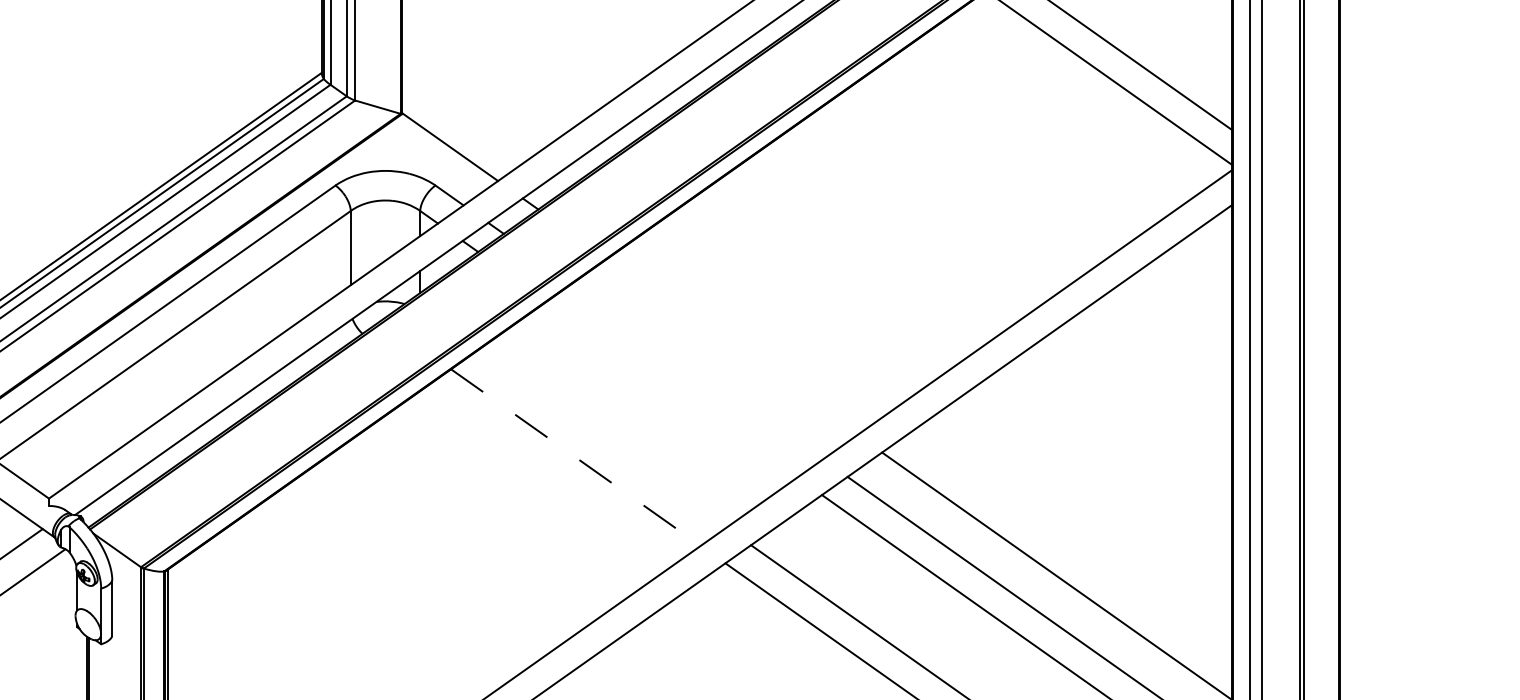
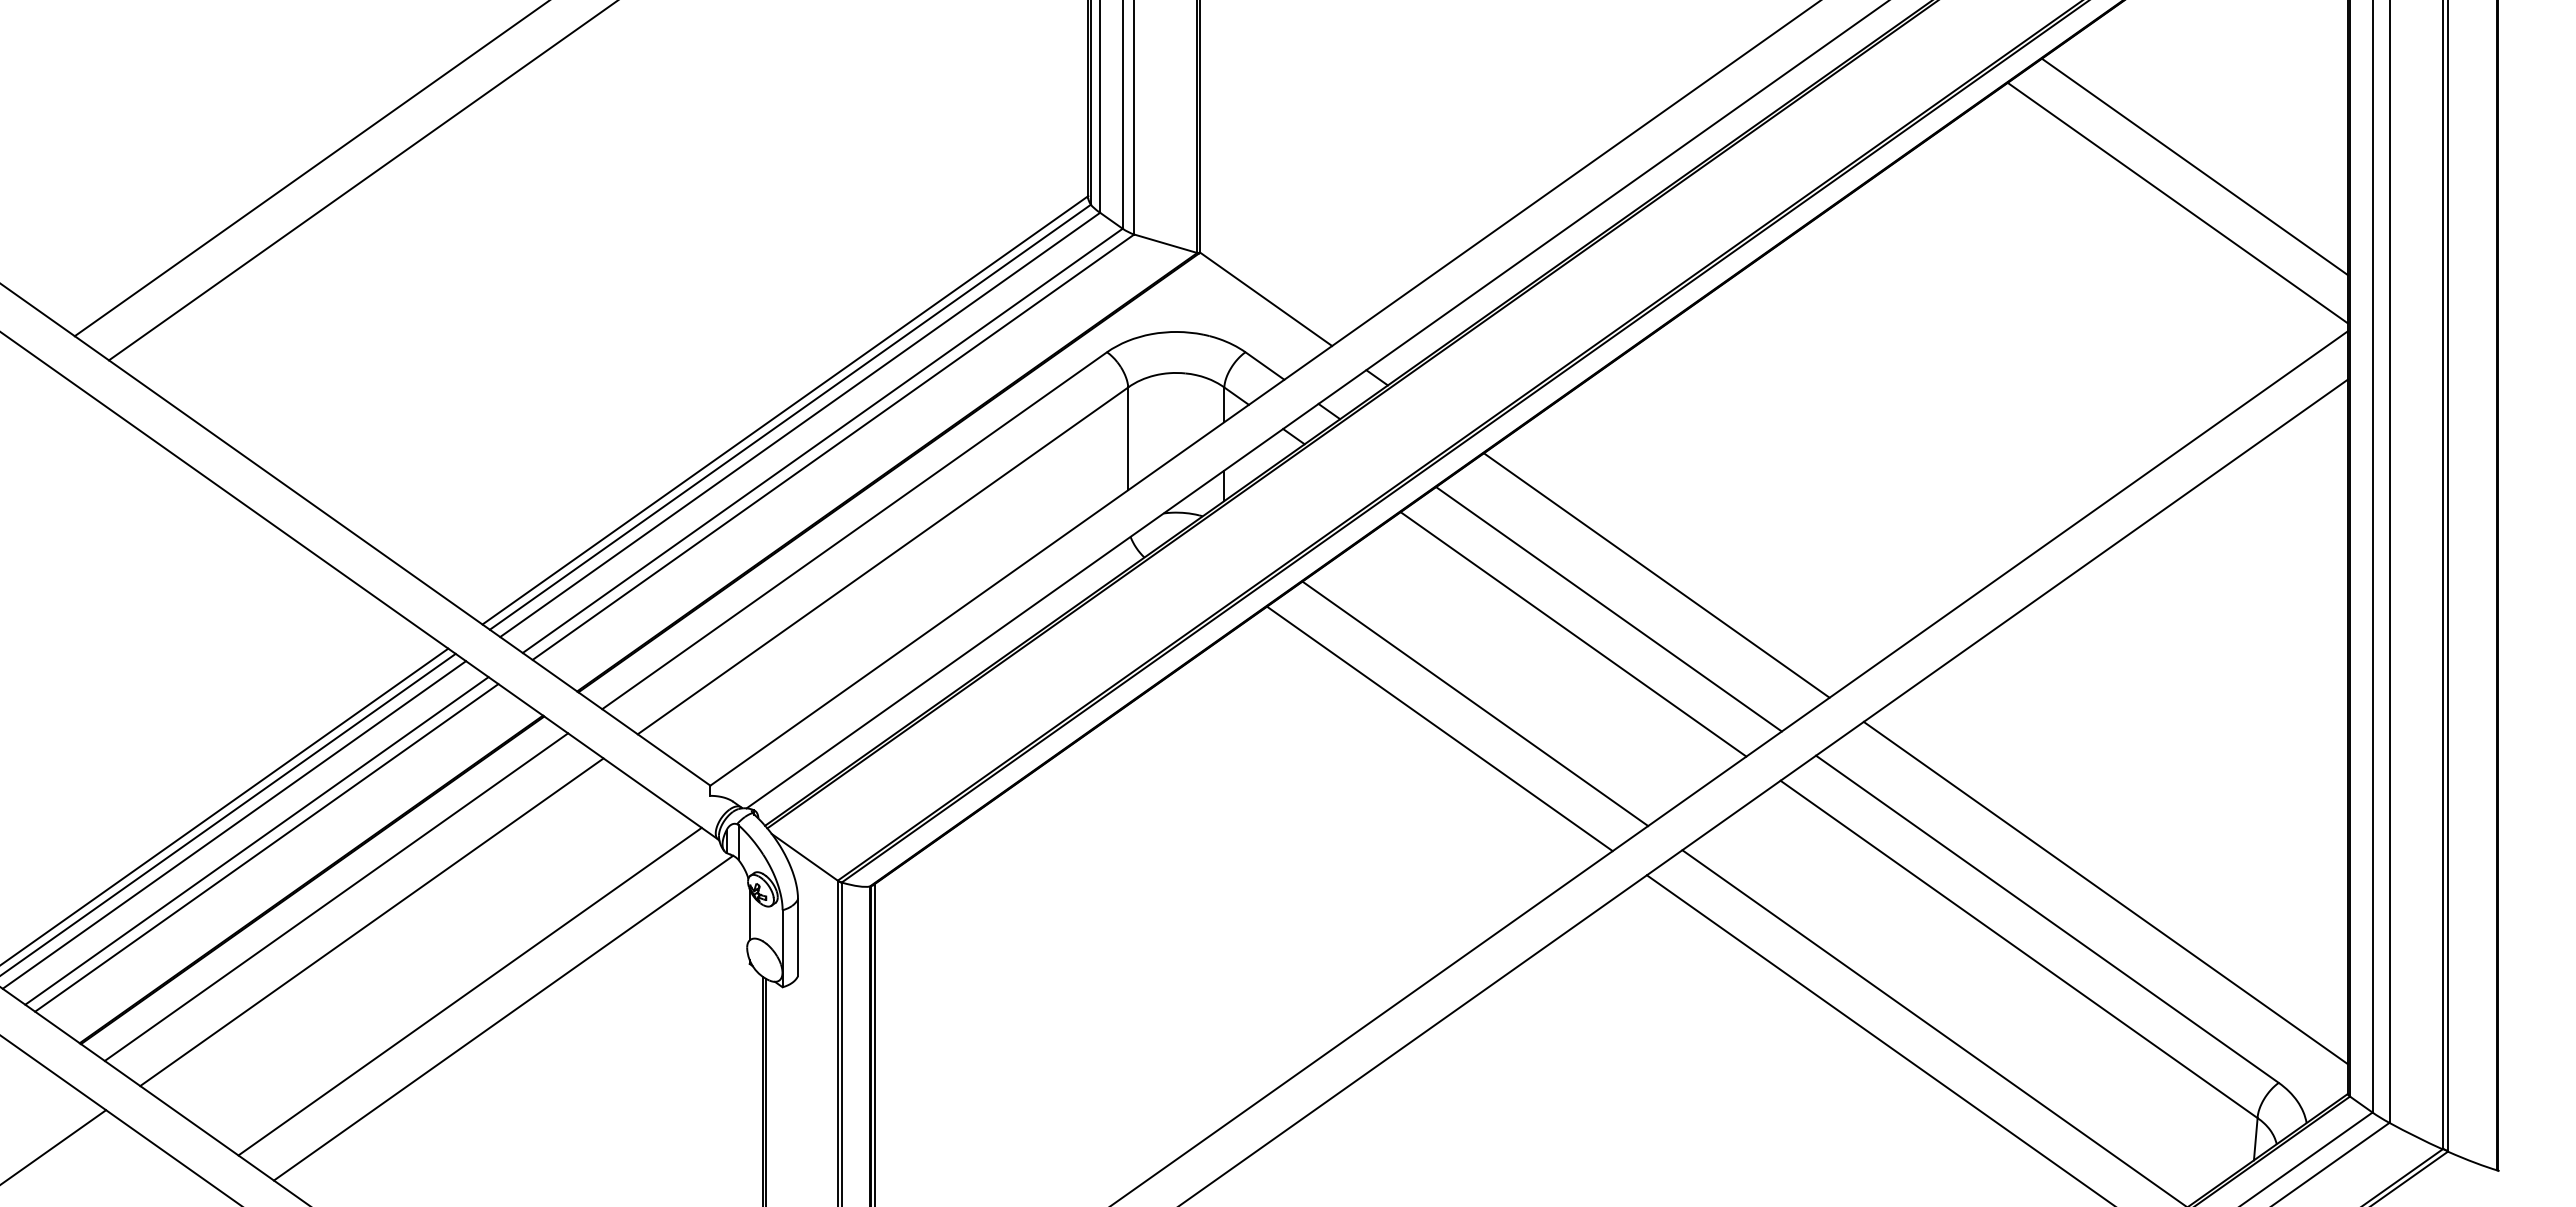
line: (732, 346) -> (1656, 575), added
line: (697, 371) -> (1608, 609), added
line: (672, 389) -> (1573, 634), added
line: (601, 439) -> (1475, 703), added
line: (575, 457) -> (1439, 728), dashed -> solid

